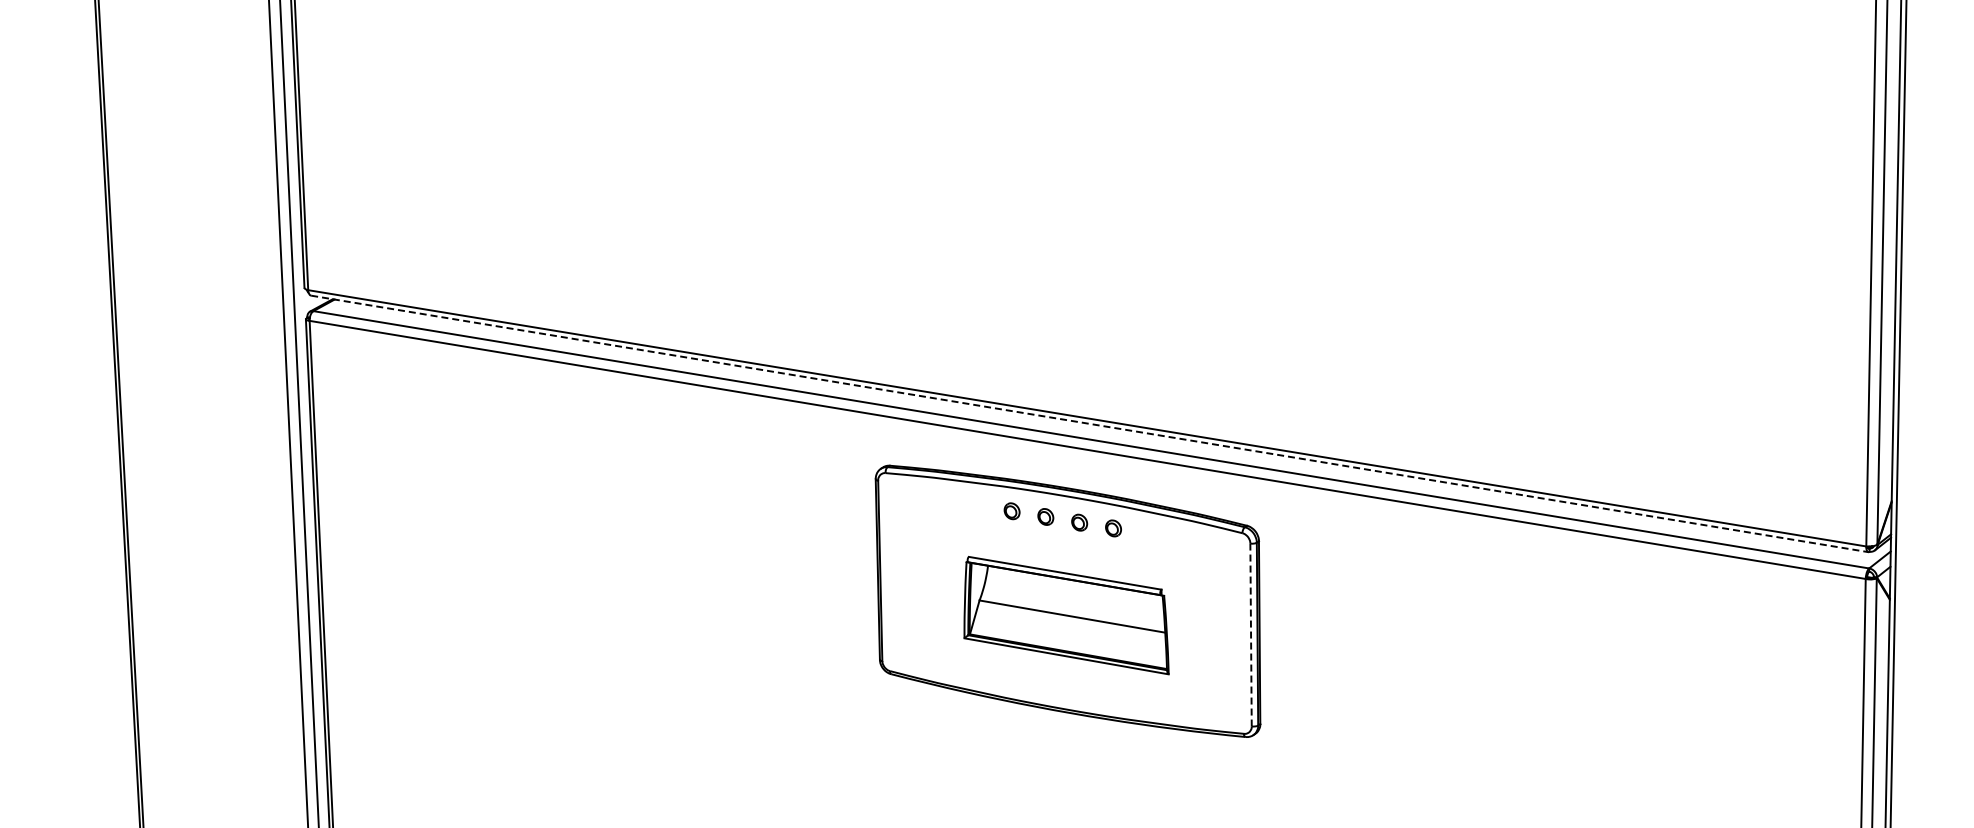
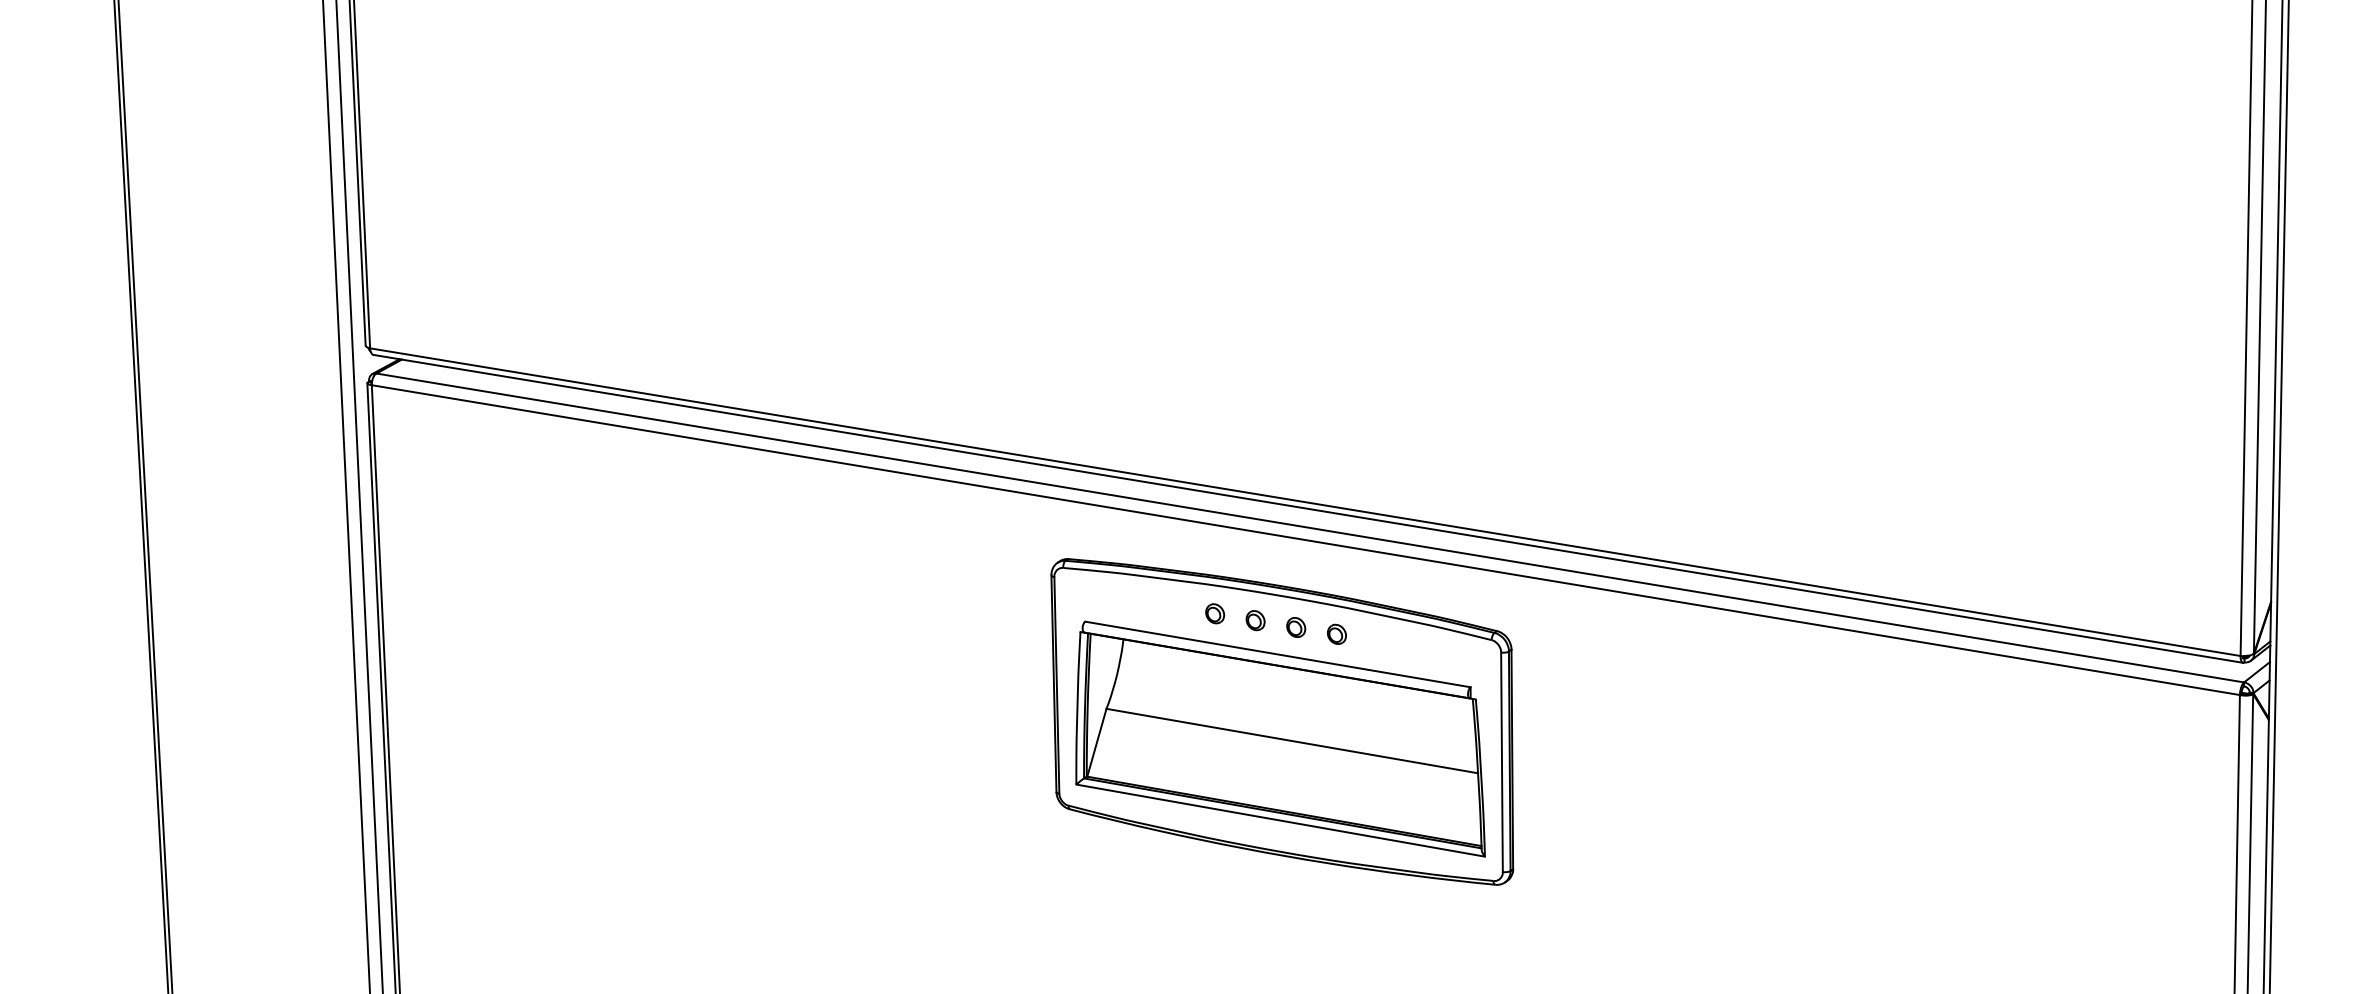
line: (1090, 423) -> (1309, 508), dashed -> solid
part: (1066, 615) -> (1280, 738), size x1.67
line: (1251, 635) -> (1502, 762), dashed -> solid

